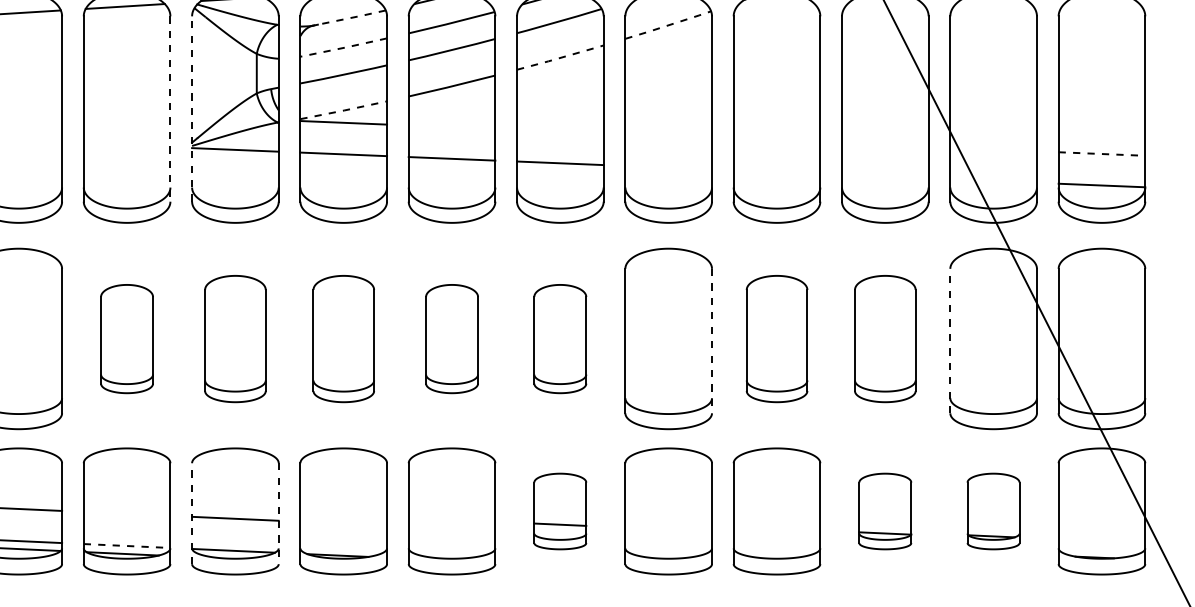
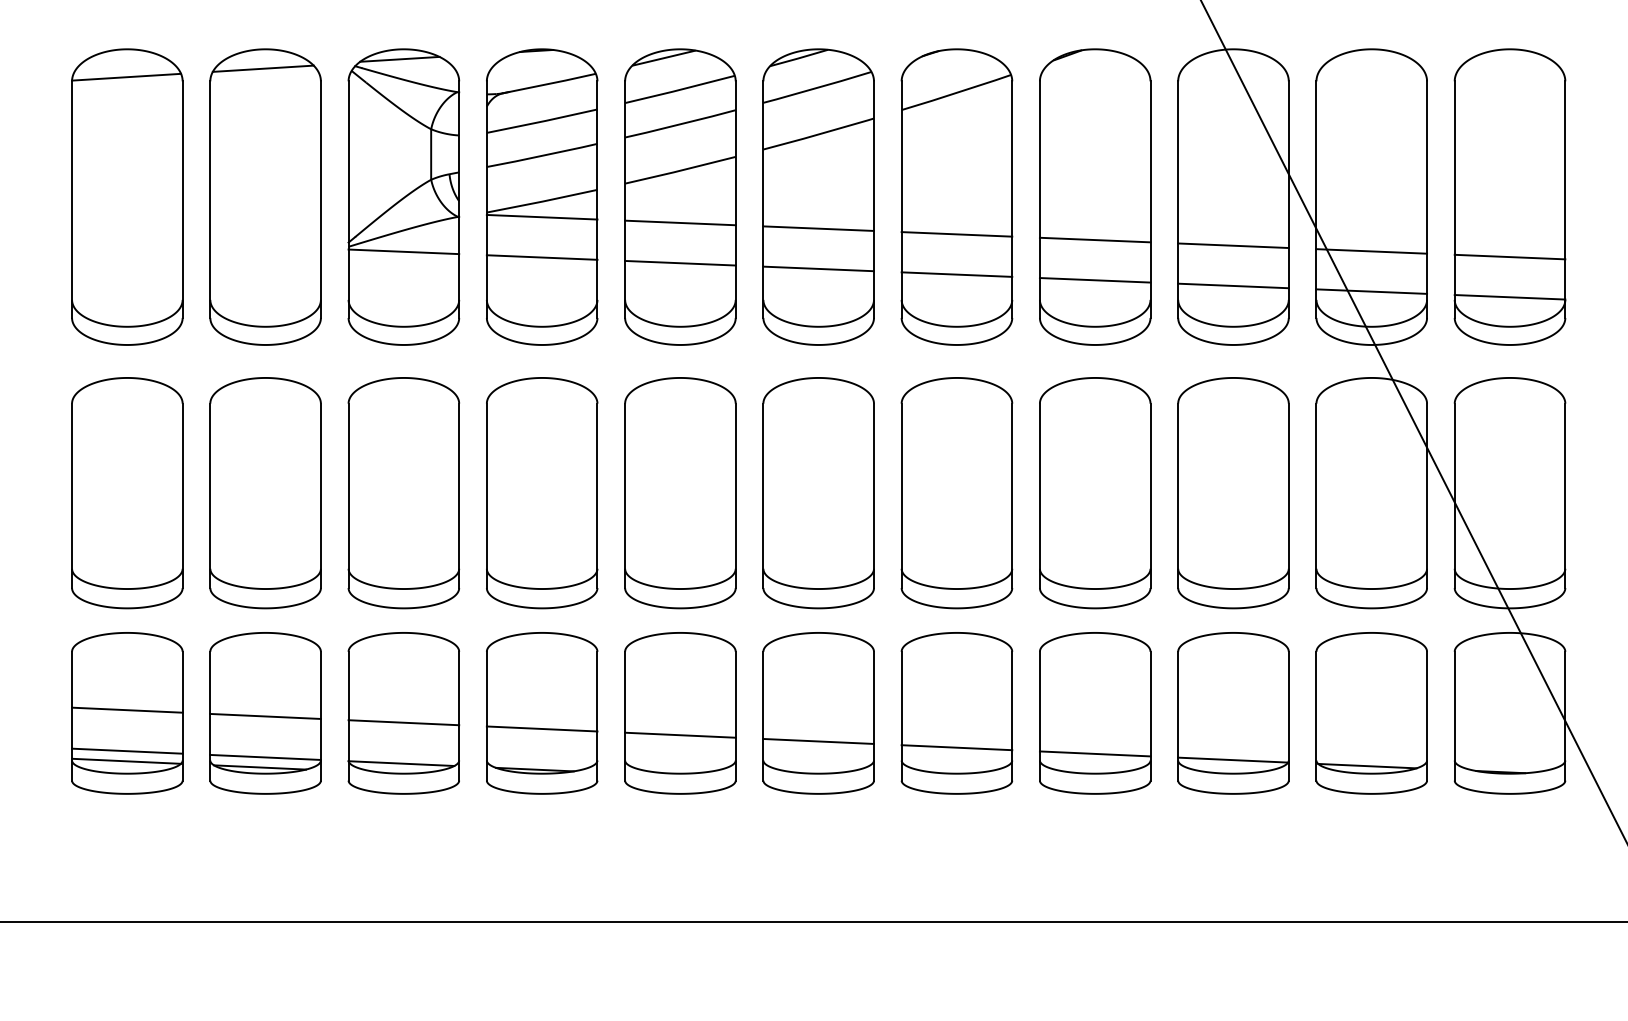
line: (350, 18) -> (550, 83), dashed -> solid
line: (668, 25) -> (956, 92), dashed -> solid
line: (344, 47) -> (542, 121), dashed -> solid
line: (561, 57) -> (819, 134), dashed -> solid
line: (192, 108) -> (348, 199), dashed -> solid
line: (170, 109) -> (320, 200), dashed -> solid
line: (344, 110) -> (542, 201), dashed -> solid
line: (452, 126) -> (680, 222), added
line: (560, 131) -> (818, 228), added
line: (668, 136) -> (956, 234), added
line: (776, 140) -> (1094, 239), added
line: (885, 144) -> (1233, 245), added
line: (993, 149) -> (1371, 251), added
line: (1102, 154) -> (1510, 257), dashed -> solid
line: (668, 167) -> (956, 274), added
line: (776, 172) -> (1094, 280), added
line: (885, 176) -> (1233, 285), added
line: (993, 180) -> (1371, 291), added
part: (127, 339) -> (265, 493), size x1.67
part: (235, 339) -> (403, 493), size x1.43
part: (344, 339) -> (542, 493), size x1.43
part: (452, 339) -> (680, 493), size x1.67
part: (560, 339) -> (818, 493), size x1.67
part: (777, 339) -> (1095, 493), size x1.43
part: (885, 339) -> (1233, 493), size x1.43
line: (950, 340) -> (1316, 495), dashed -> solid
line: (712, 341) -> (1012, 496), dashed -> solid
part: (560, 511) -> (818, 713), size x1.67
part: (885, 511) -> (1233, 713), size x1.67
part: (993, 511) -> (1371, 713), size x1.67
line: (127, 513) -> (265, 715), added
line: (192, 513) -> (348, 715), dashed -> solid
line: (278, 513) -> (459, 716), dashed -> solid
line: (343, 523) -> (541, 728), added
line: (452, 528) -> (680, 734), added
line: (668, 538) -> (956, 747), added
line: (776, 542) -> (1094, 753), added
line: (127, 546) -> (266, 757), dashed -> solid

